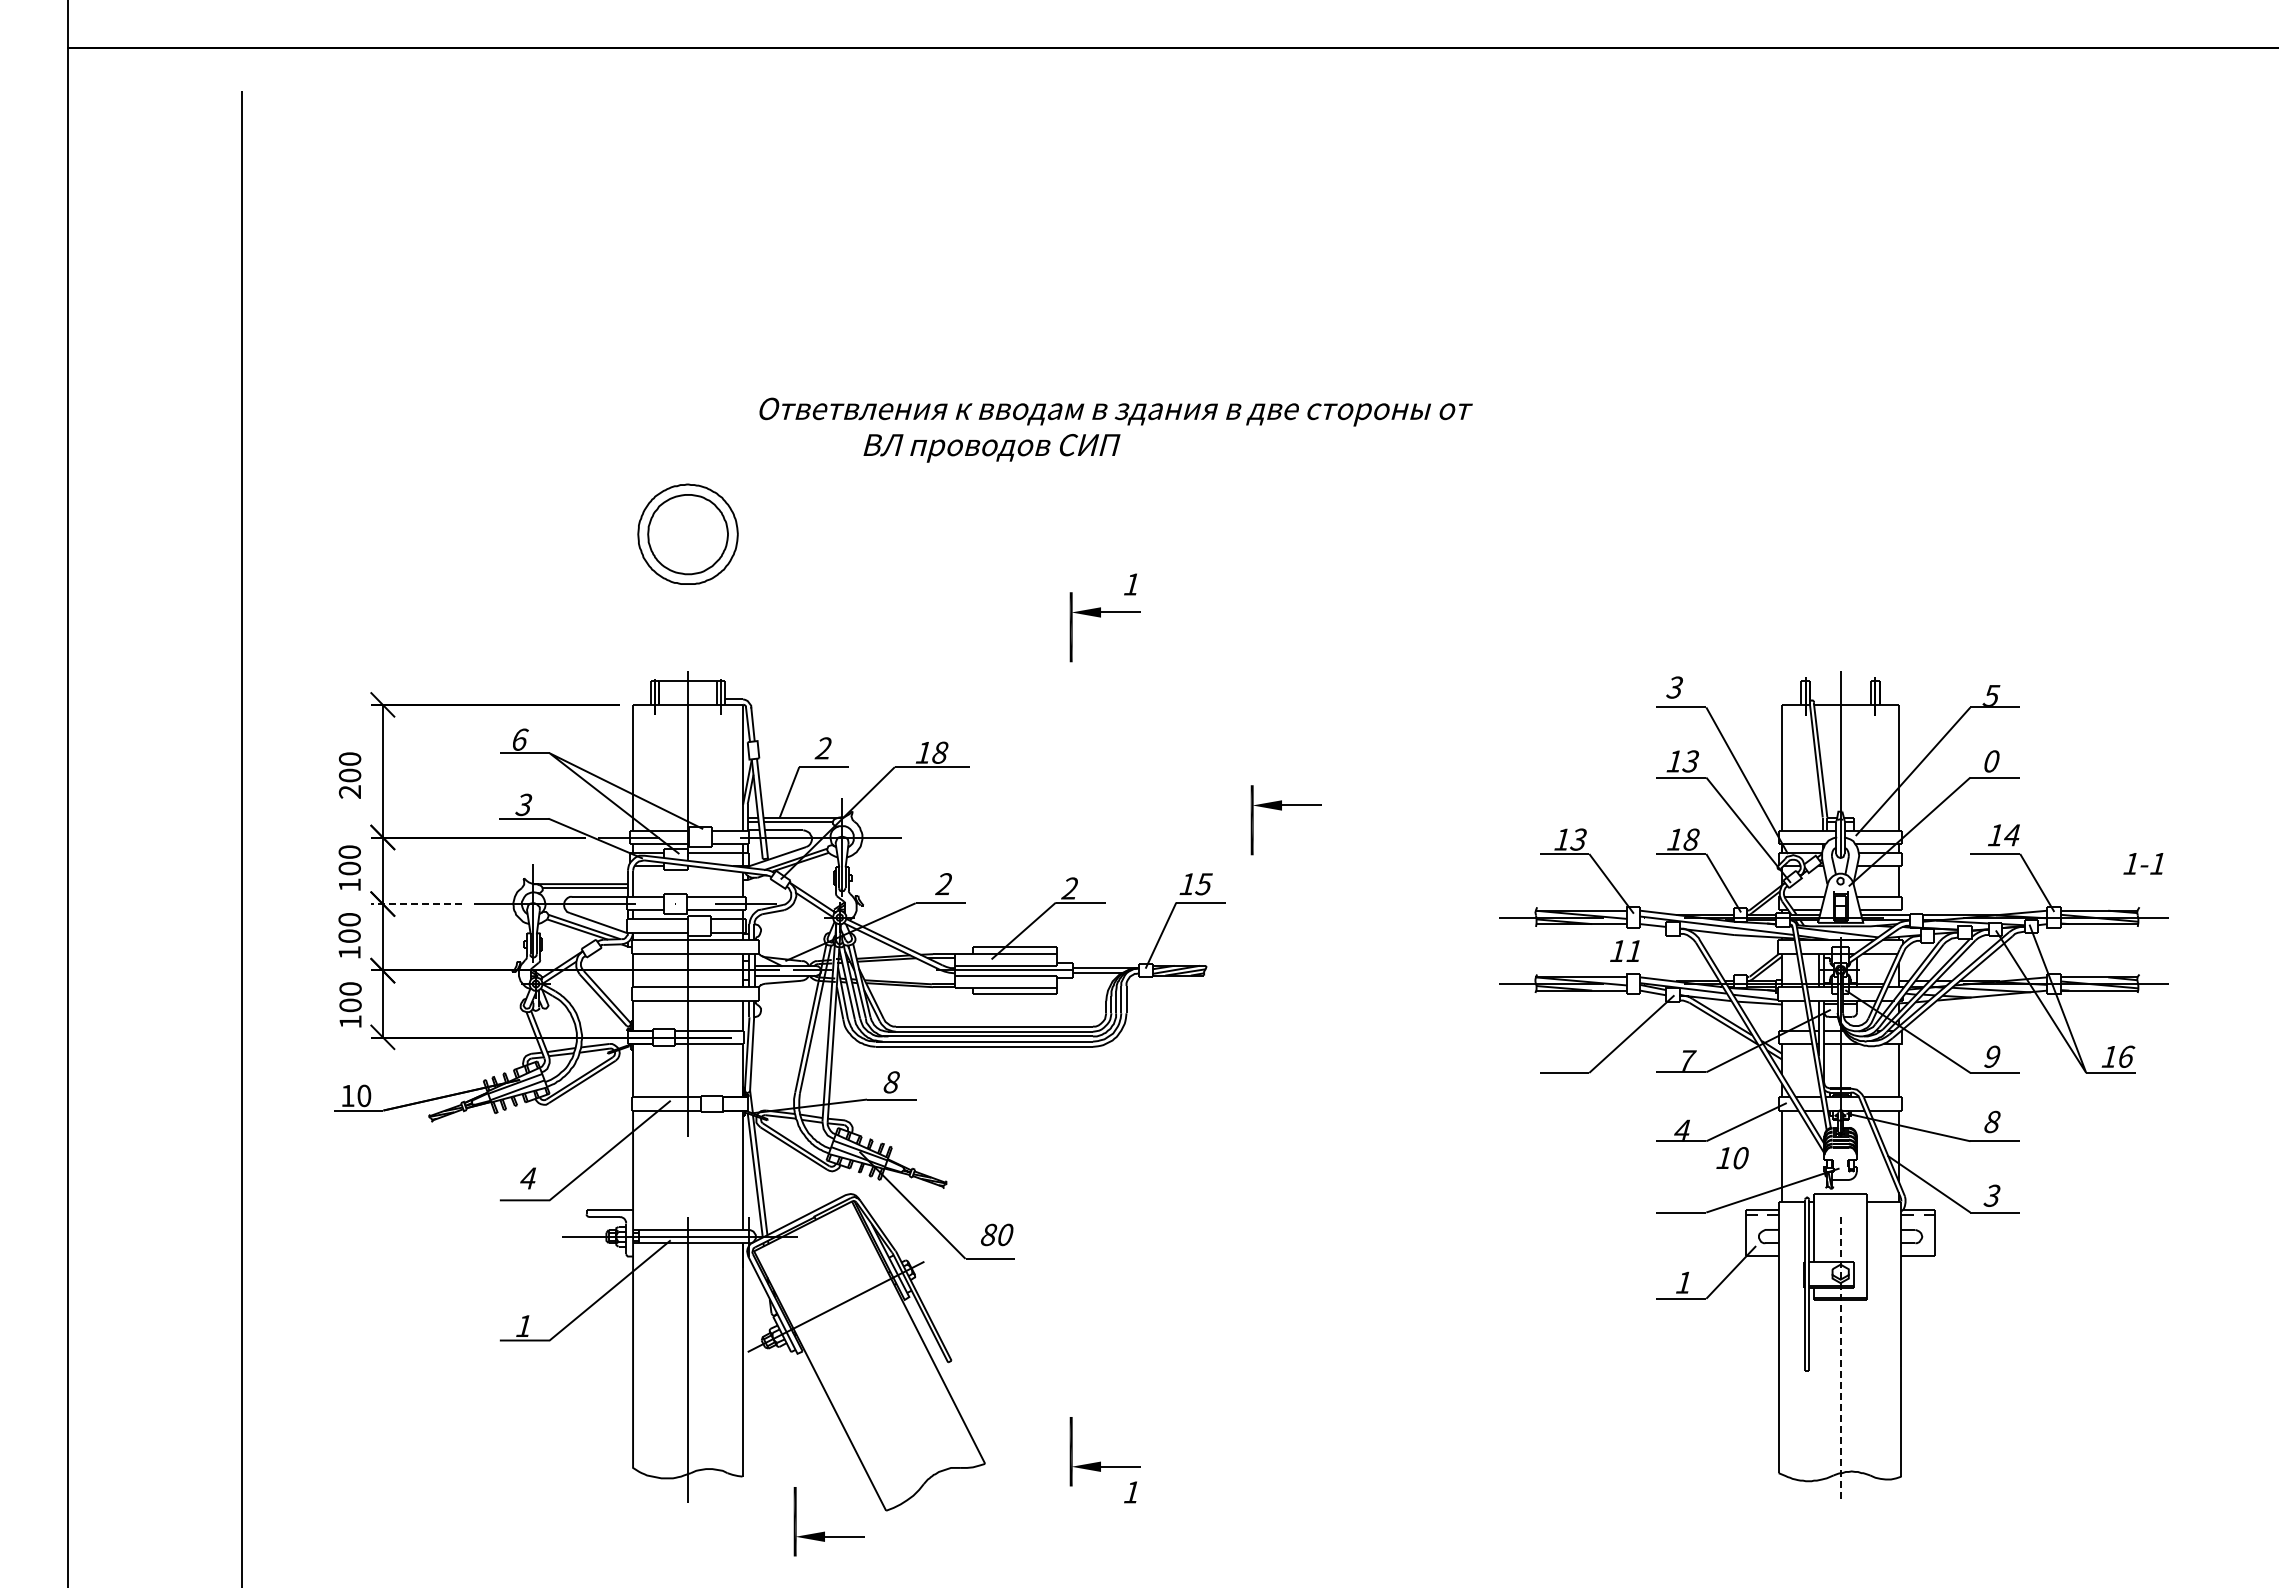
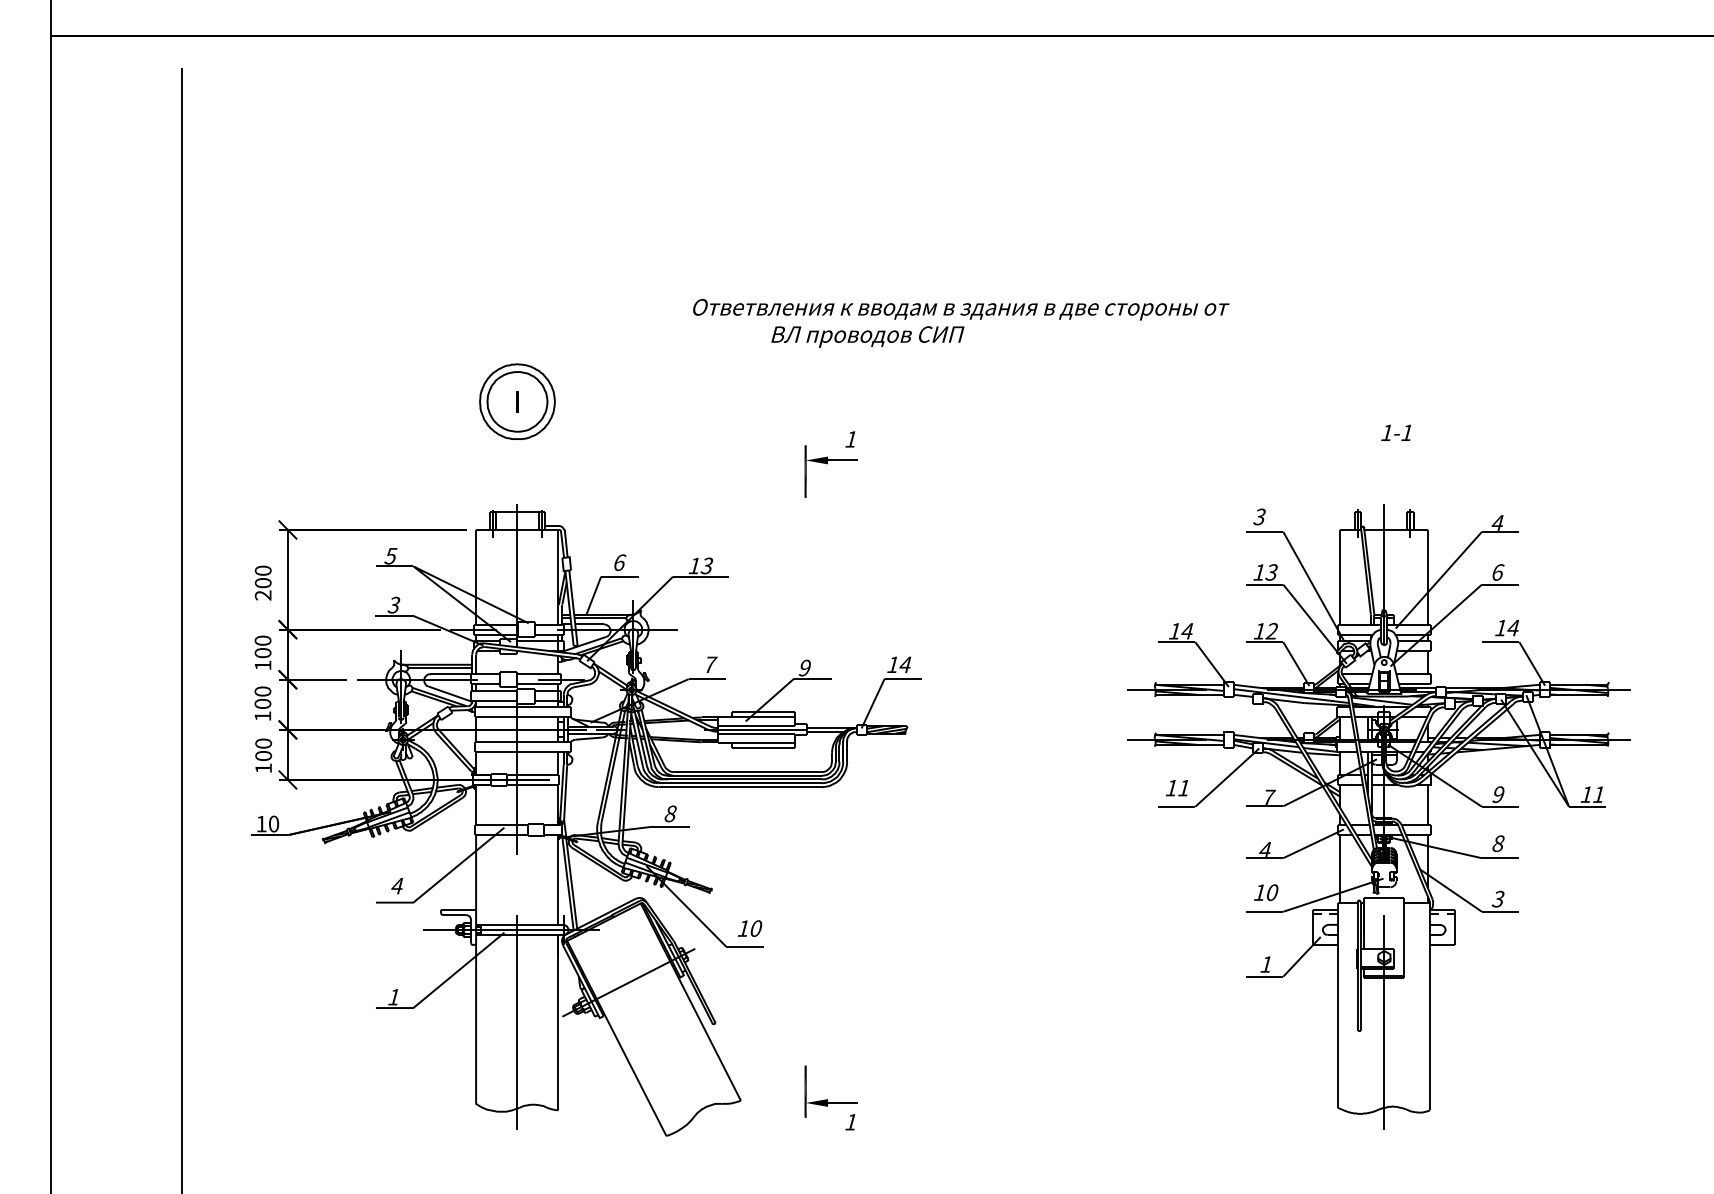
text: (1115, 429) -> (960, 322), moved
fill: (688, 534) -> (517, 401), added
text: (1991, 695) -> (1497, 522), 5 -> 4
text: (519, 739) -> (390, 556), 6 -> 5
text: (823, 748) -> (619, 562), 2 -> 6
text: (939, 752) -> (706, 565), 18 -> 13
text: (1992, 761) -> (1498, 572), 0 -> 6
part: (1281, 810) -> (963, 609), removed
text: (1578, 839) -> (1187, 631), 13 -> 14
text: (1690, 839) -> (1271, 631), 18 -> 12
text: (2143, 863) -> (1396, 432), moved
text: (944, 883) -> (710, 664), 2 -> 7
text: (1203, 884) -> (905, 665), 15 -> 14
text: (1069, 888) -> (804, 668), 2 -> 9
line: (415, 904) -> (312, 680), dashed -> solid
text: (1624, 950) -> (1176, 787), moved
text: (2126, 1056) -> (1599, 794), 16 -> 11
text: (1732, 1158) -> (1266, 892), moved
text: (988, 1234) -> (743, 928), 80 -> 10
line: (1840, 1360) -> (1384, 1023), dashed -> solid
part: (824, 1531) -> (620, 1151), removed

